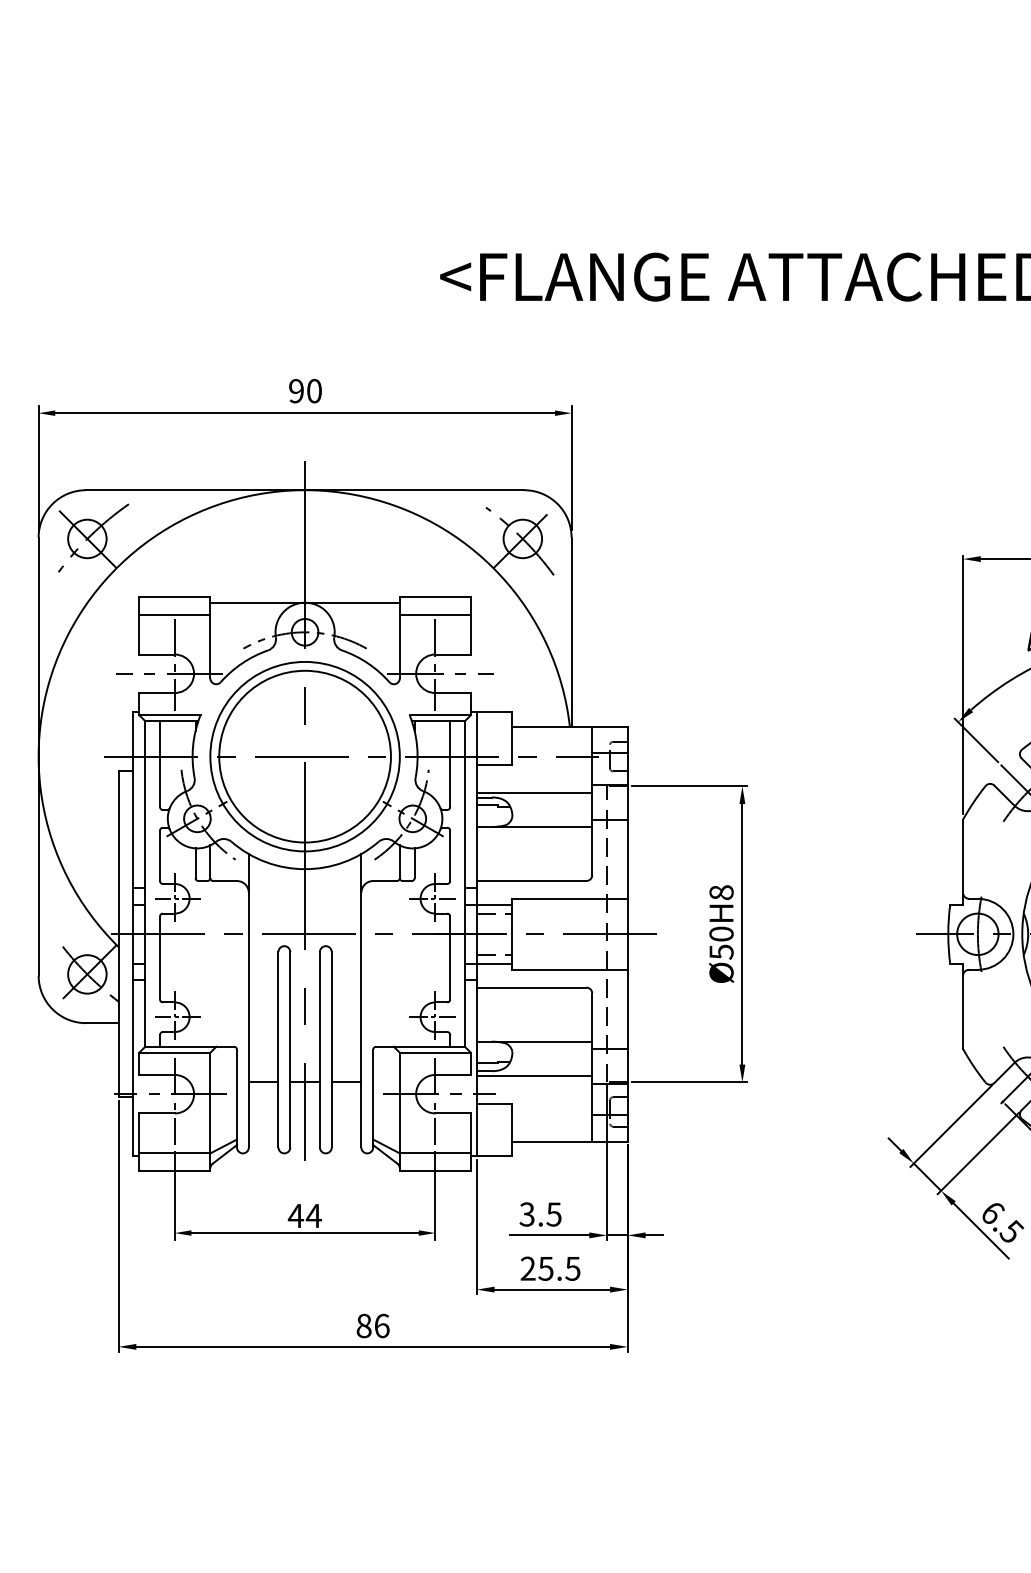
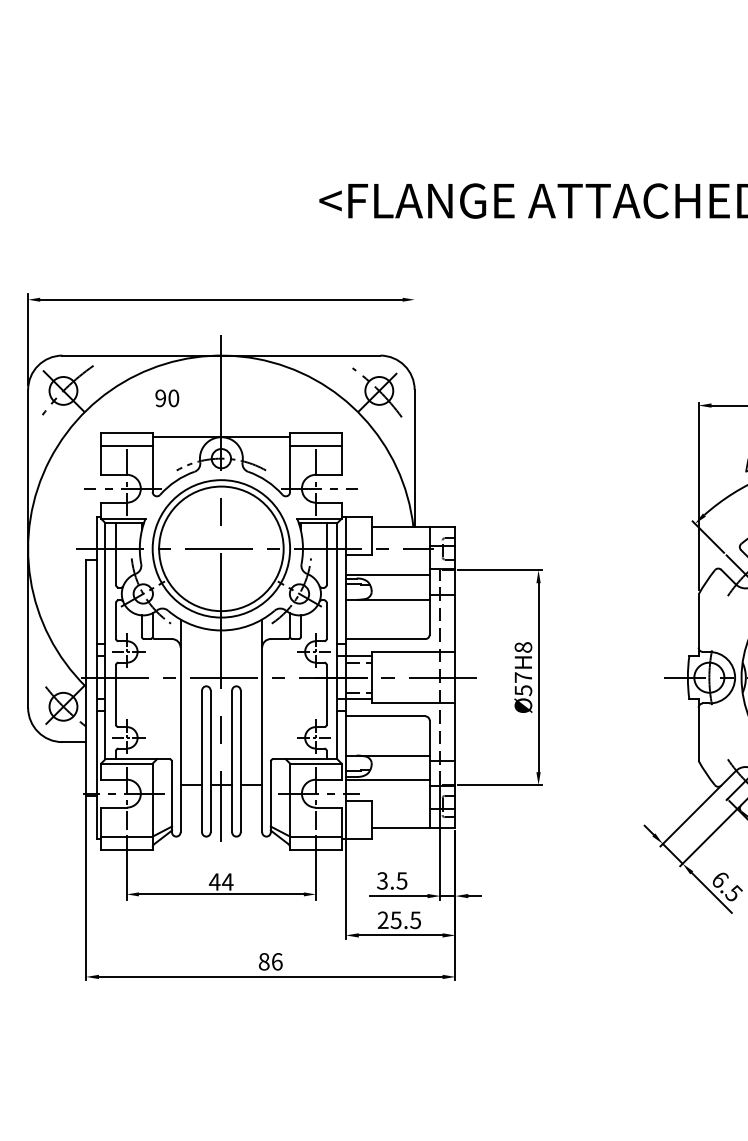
text: (305, 391) -> (167, 398), moved
line: (571, 467) -> (414, 339), removed
text: (721, 933) -> (523, 677), Ø50H8 -> Ø57H8

